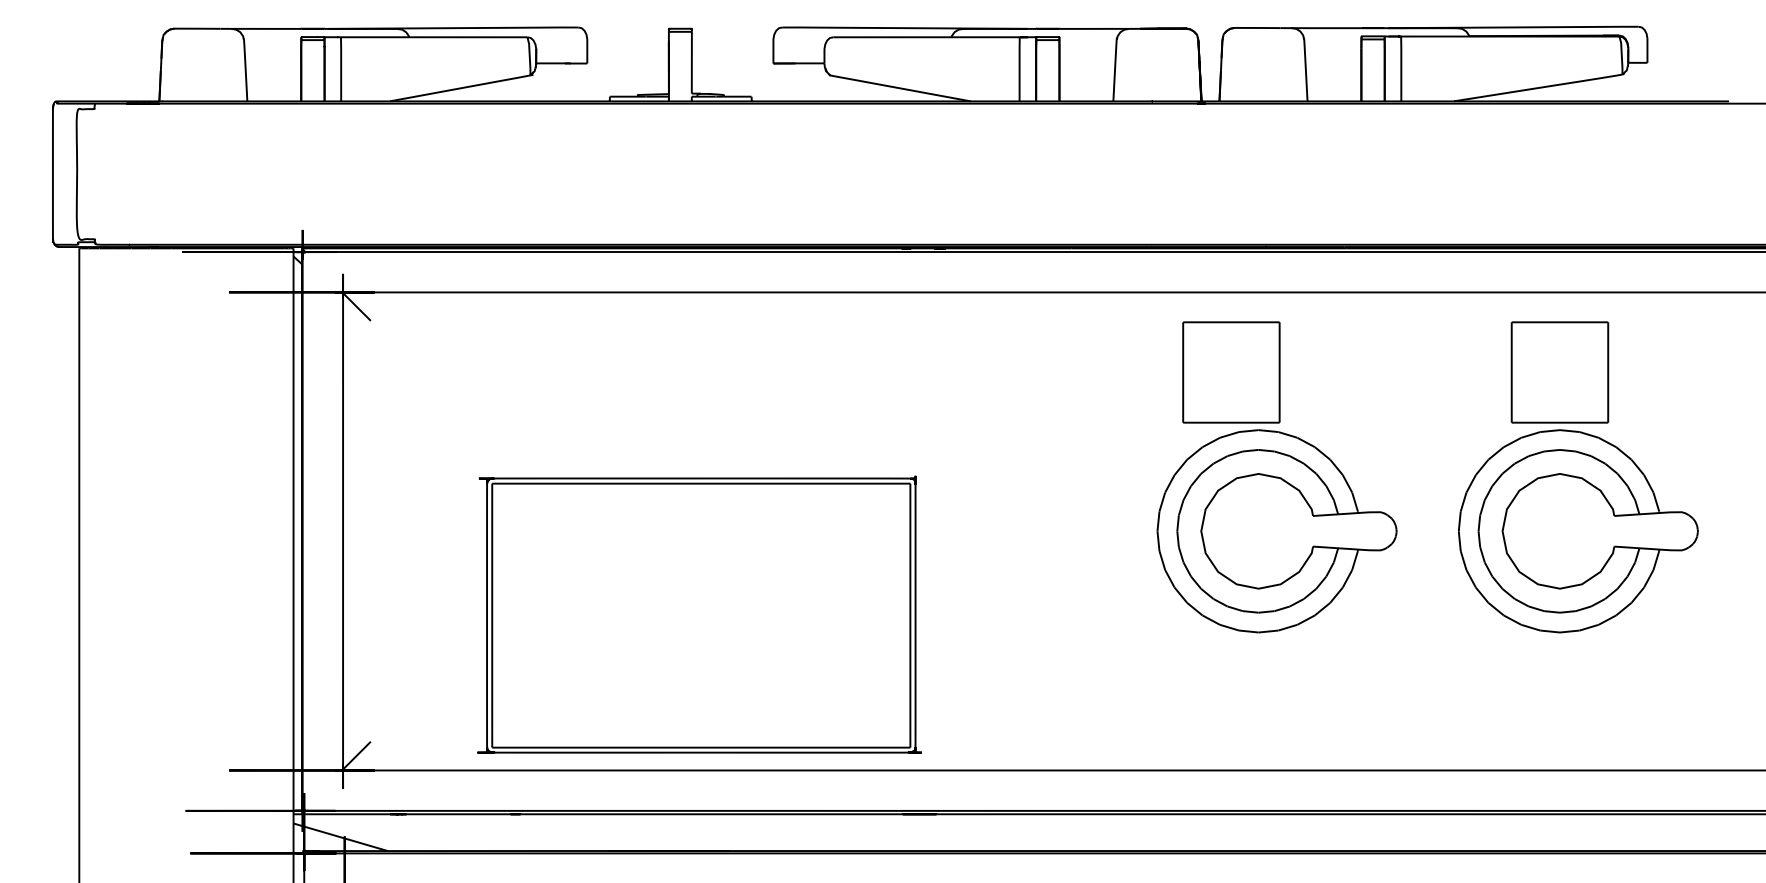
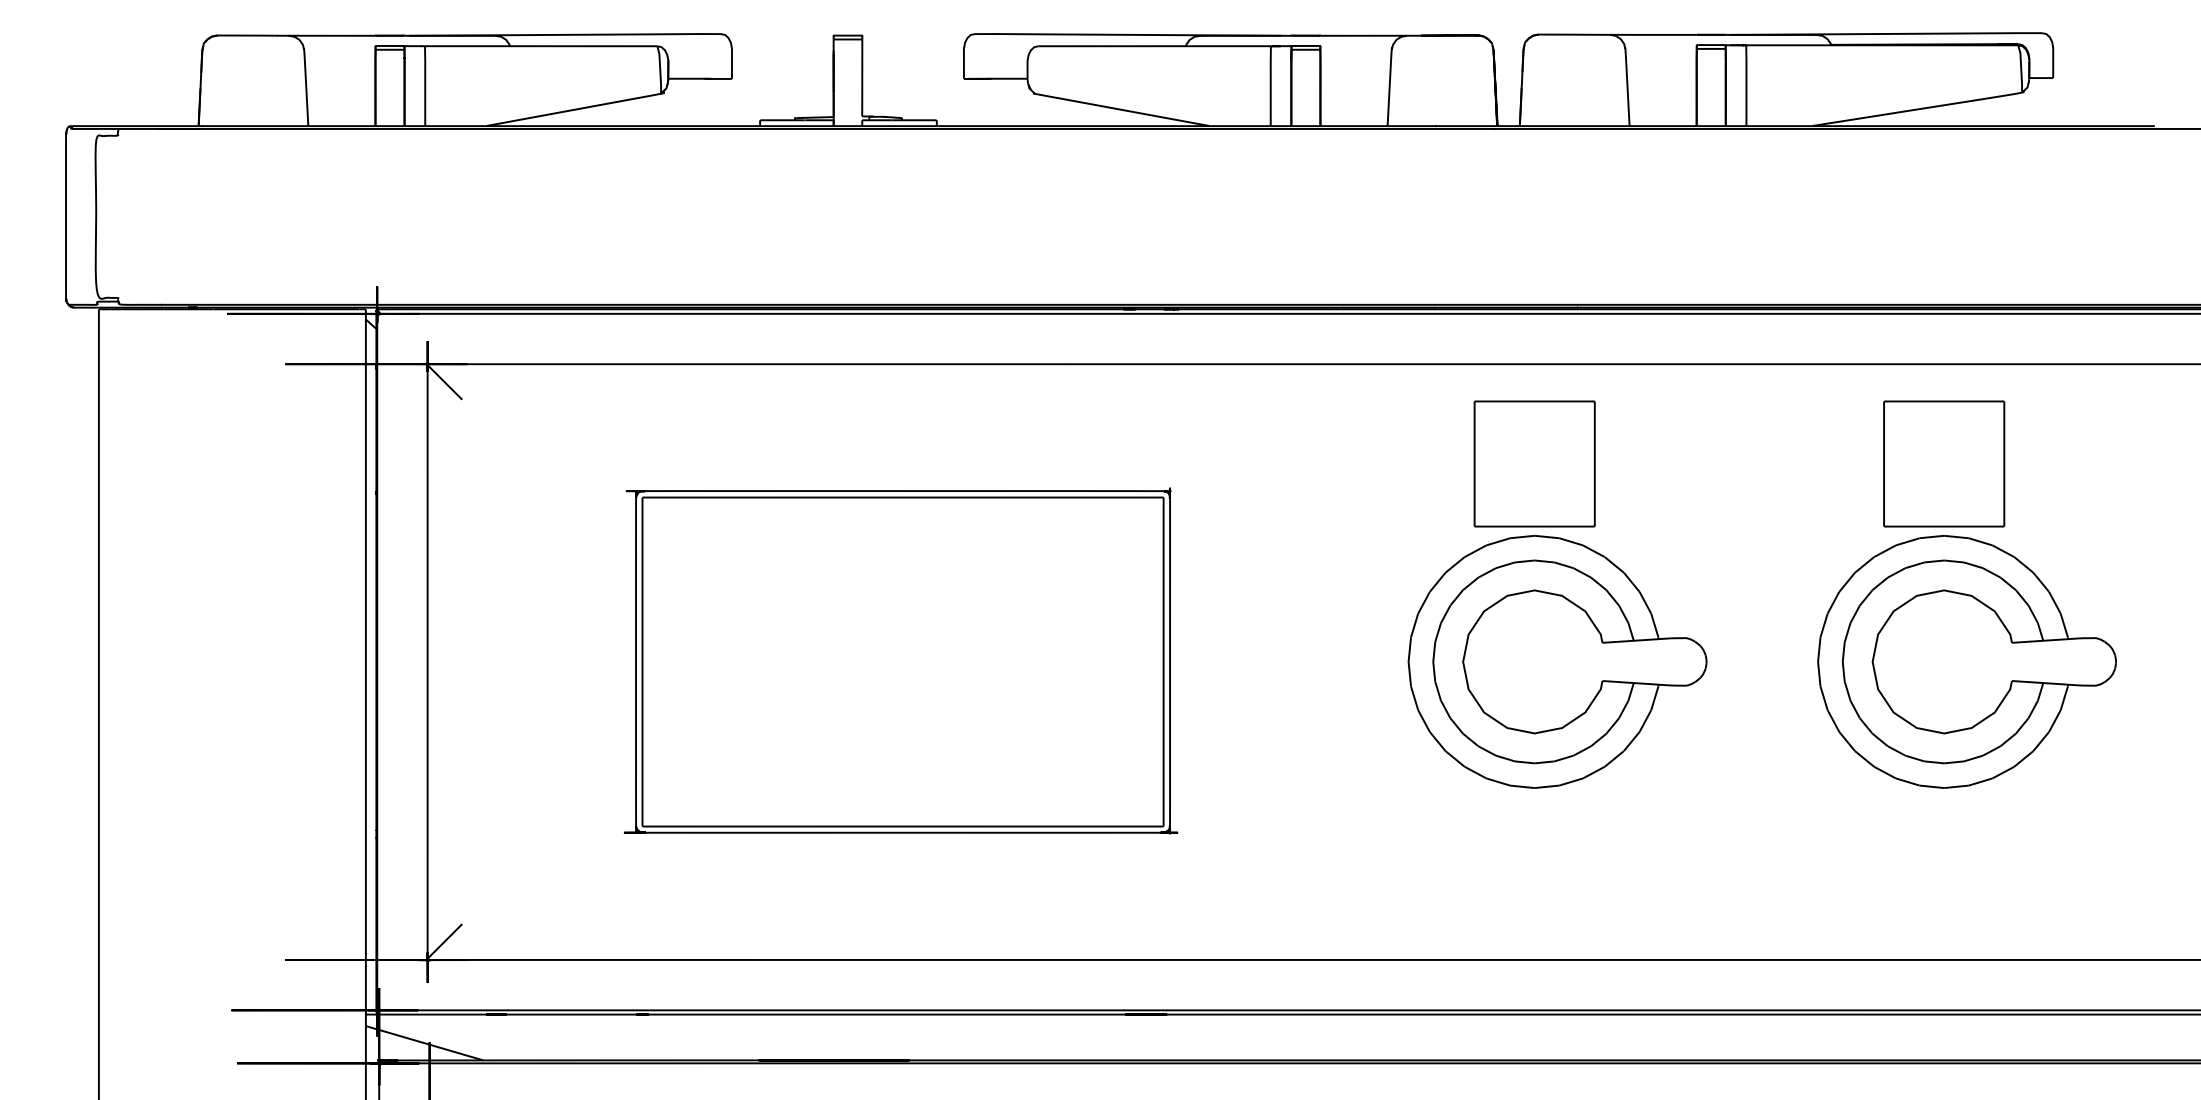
part: (1276, 530) -> (1557, 661), moved
part: (700, 614) -> (901, 660), moved

